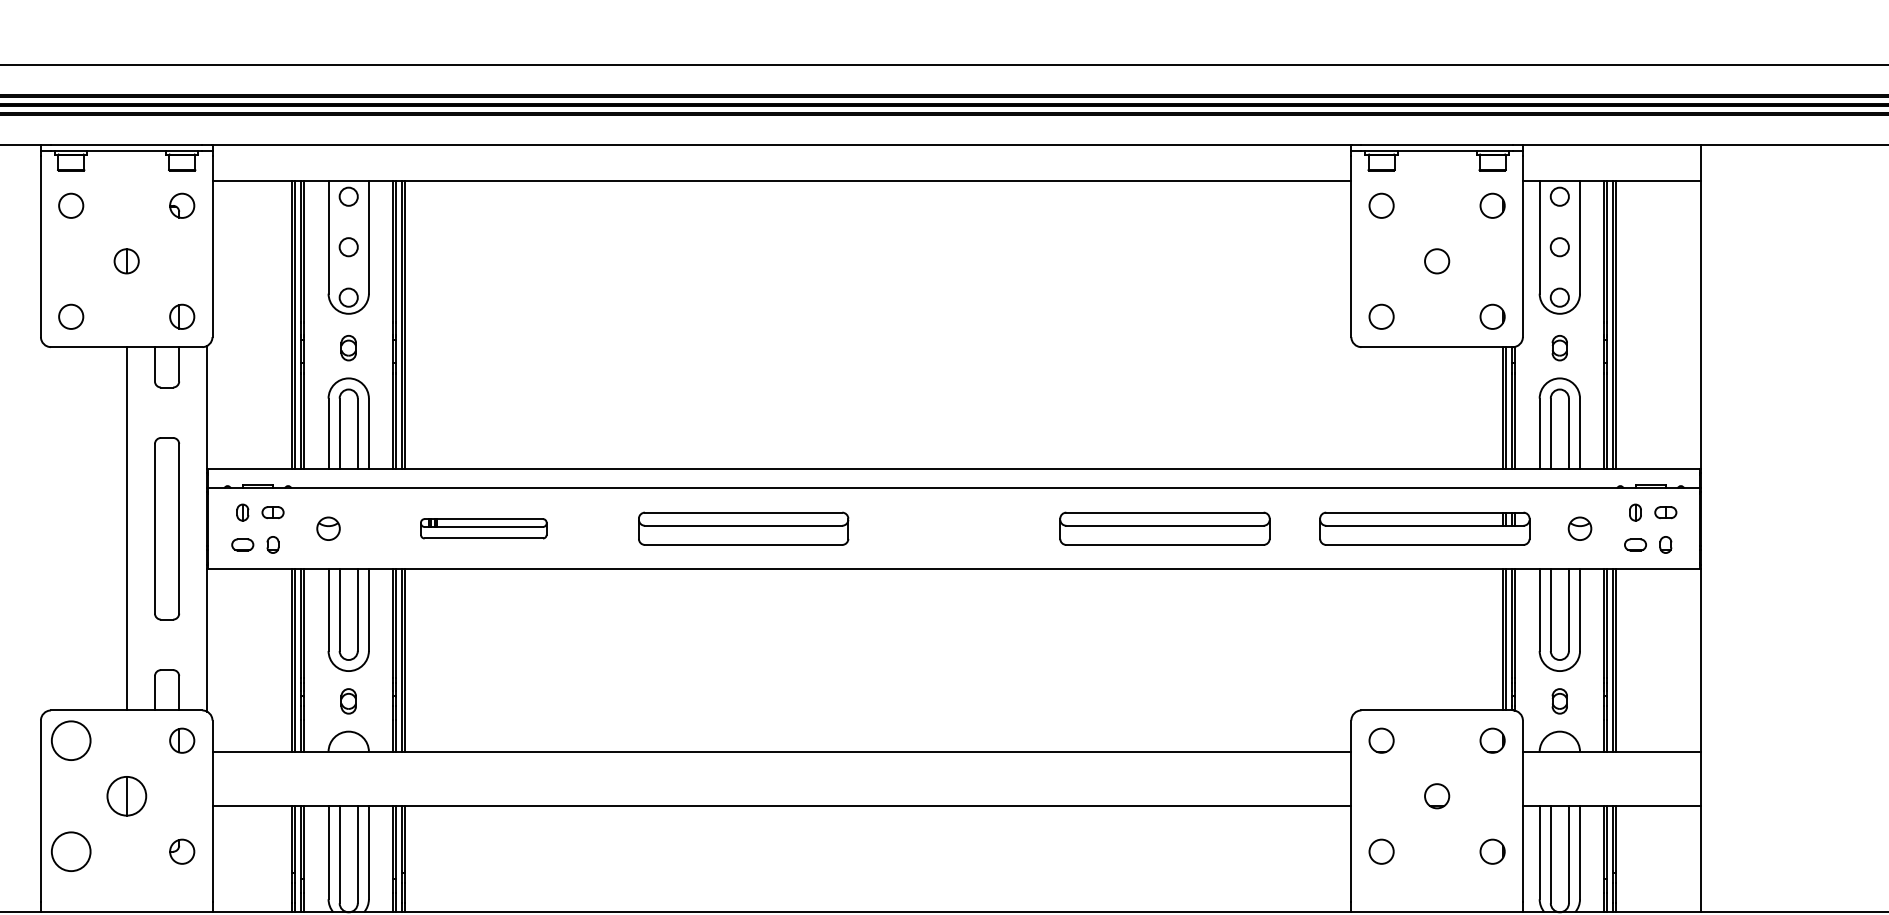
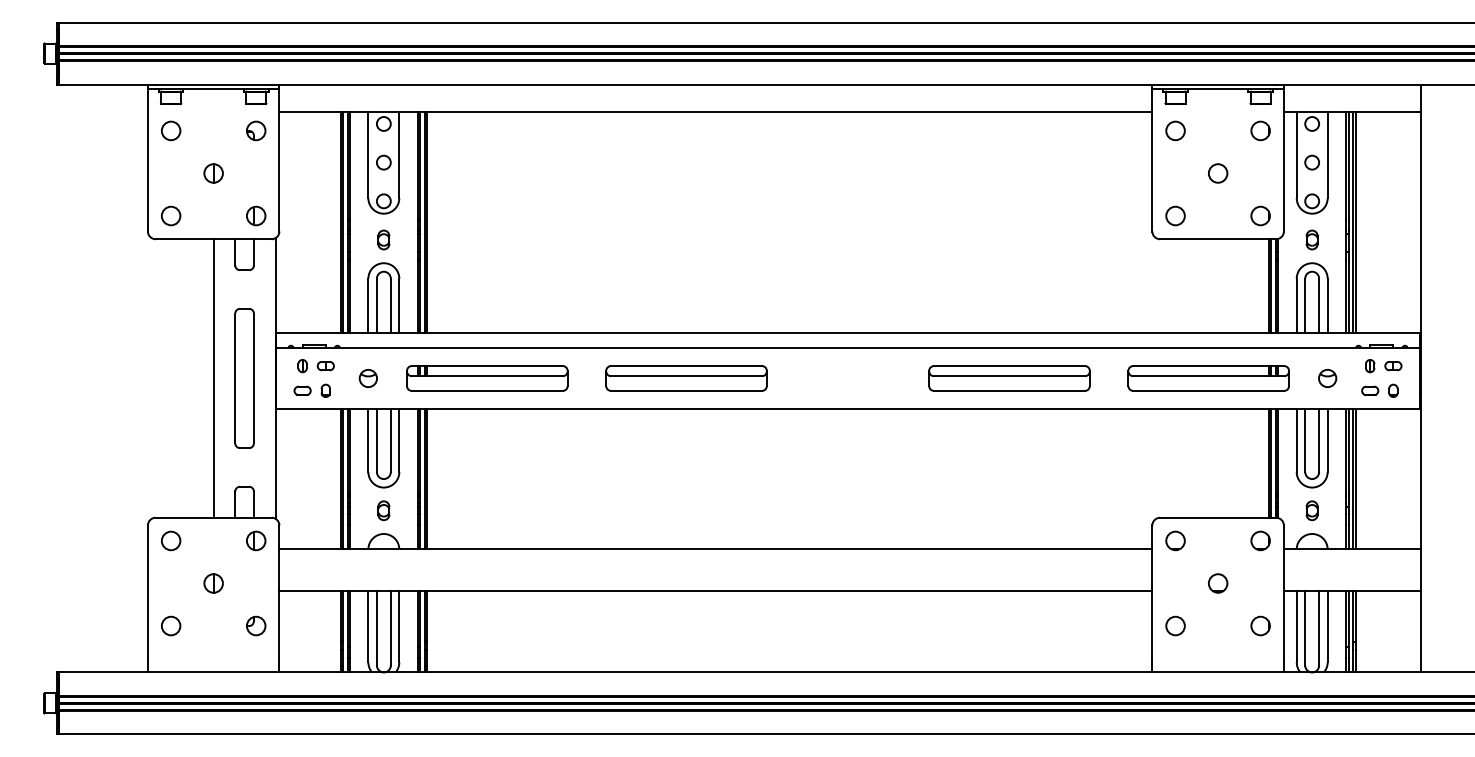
part: (483, 528) -> (487, 378), size x1.67
circle: (70, 740) -> (170, 540), size x0.62
part: (126, 796) -> (213, 583), size x0.62
circle: (70, 851) -> (170, 625), size x0.62

